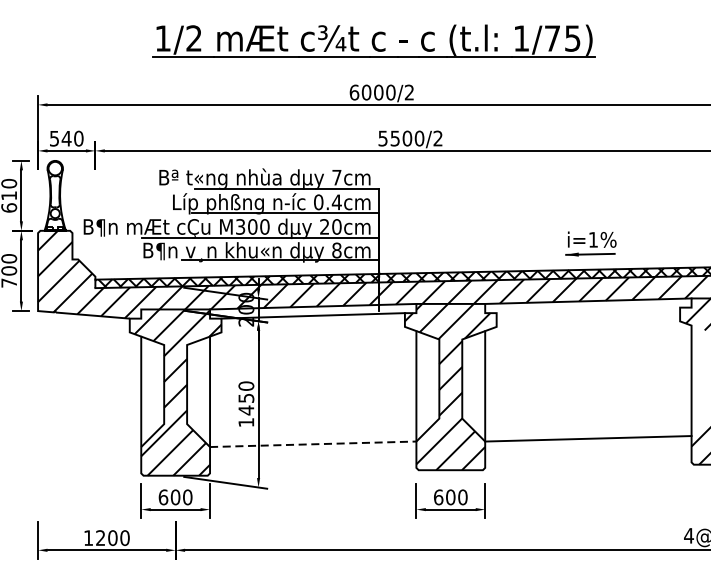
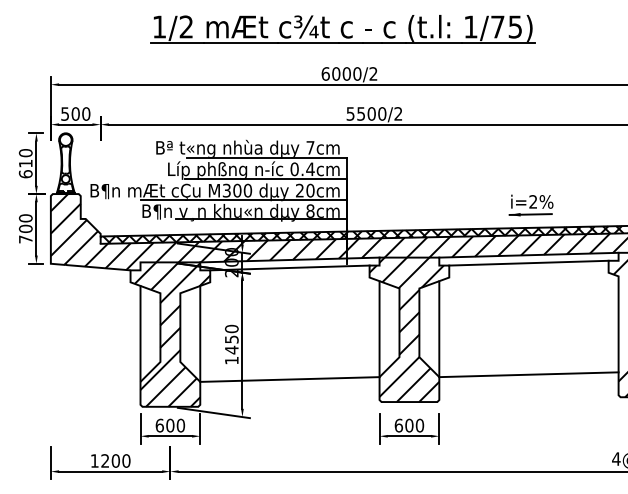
text: (66, 138) -> (75, 113), 540 -> 500
text: (593, 239) -> (533, 201), i=1% -> i=2%
line: (587, 309) -> (528, 262), added
line: (312, 444) -> (289, 379), dashed -> solid

